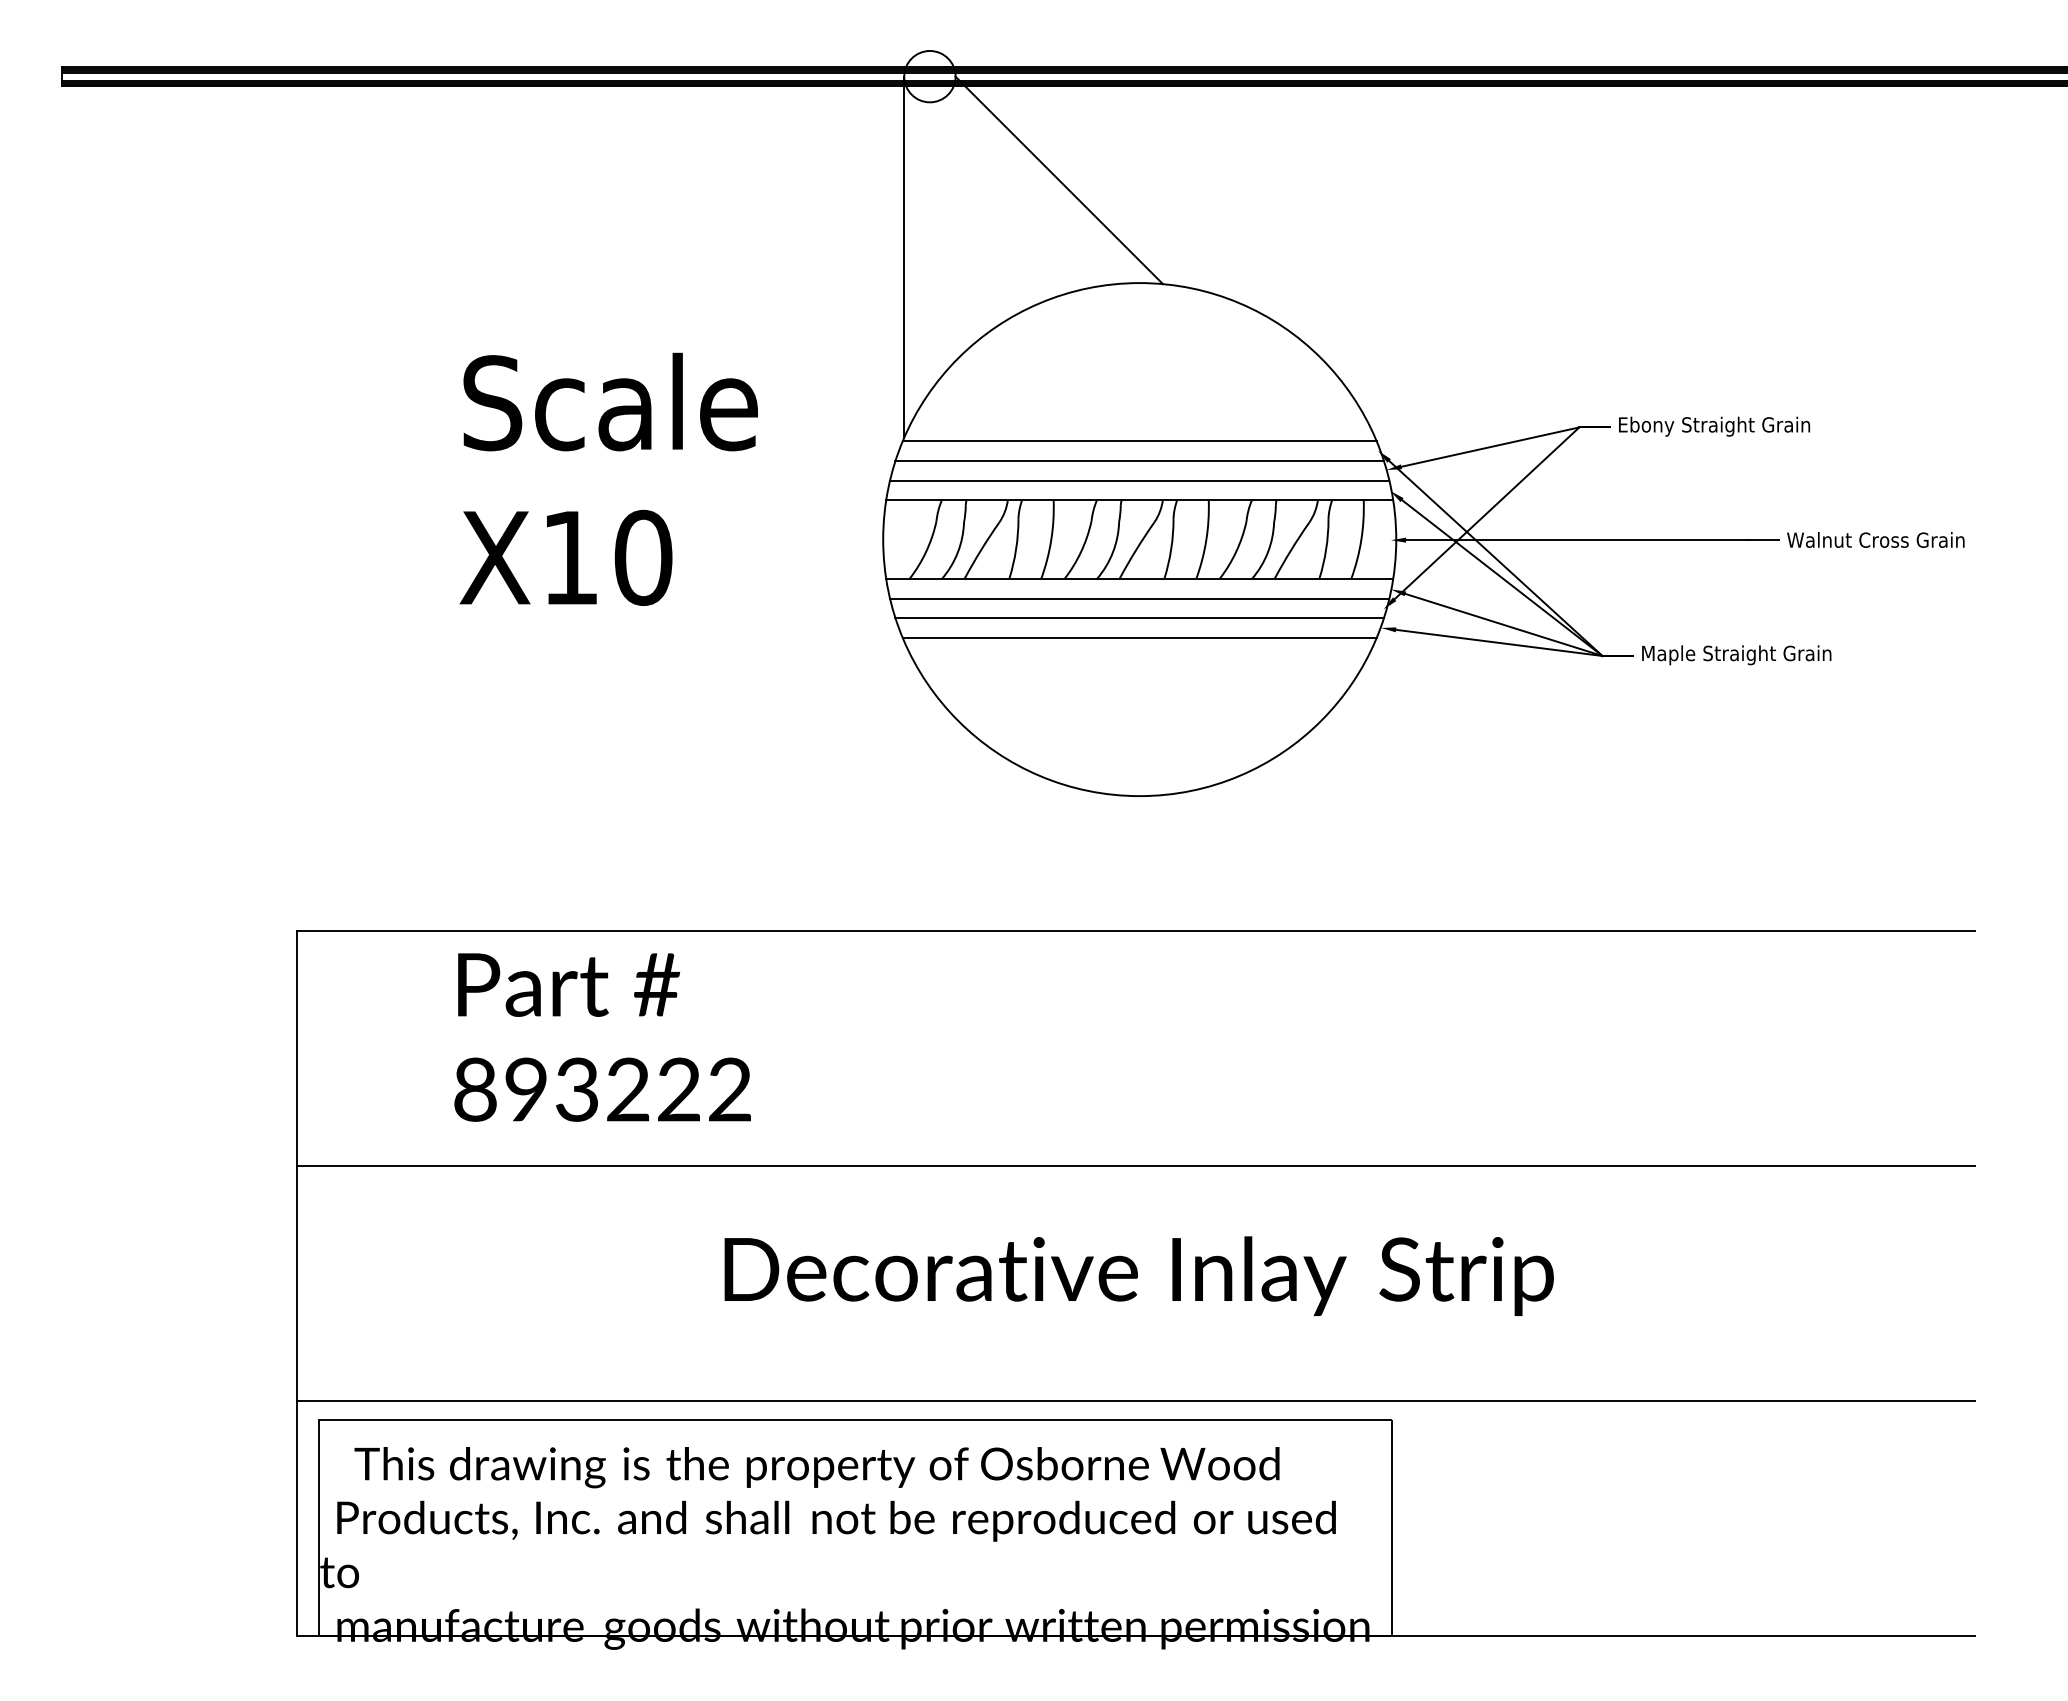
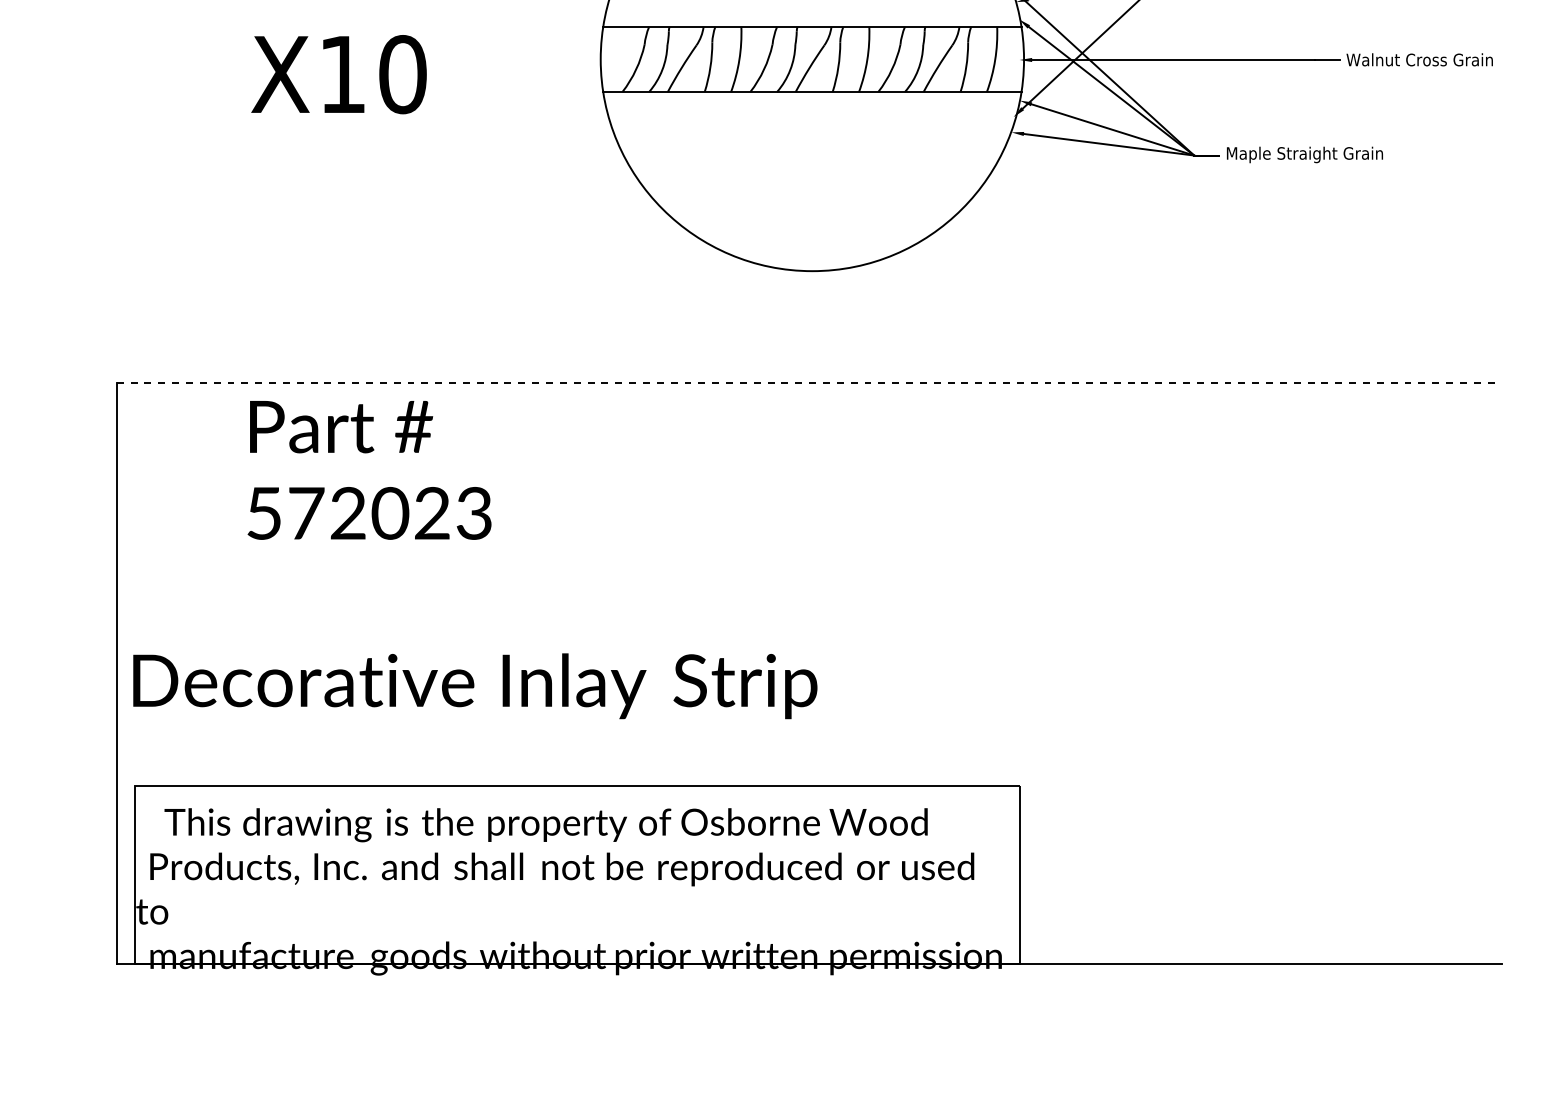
line: (1139, 480) -> (812, 10), removed
line: (1139, 598) -> (812, 108), removed
line: (1139, 618) -> (812, 124), removed
line: (1139, 637) -> (812, 140), removed
line: (1136, 931) -> (809, 382), solid -> dashed
text: (602, 1089) -> (369, 513), 893222 -> 572023
line: (1135, 1166) -> (808, 576), removed
text: (1138, 1275) -> (474, 685), moved
line: (1135, 1401) -> (808, 770), removed

